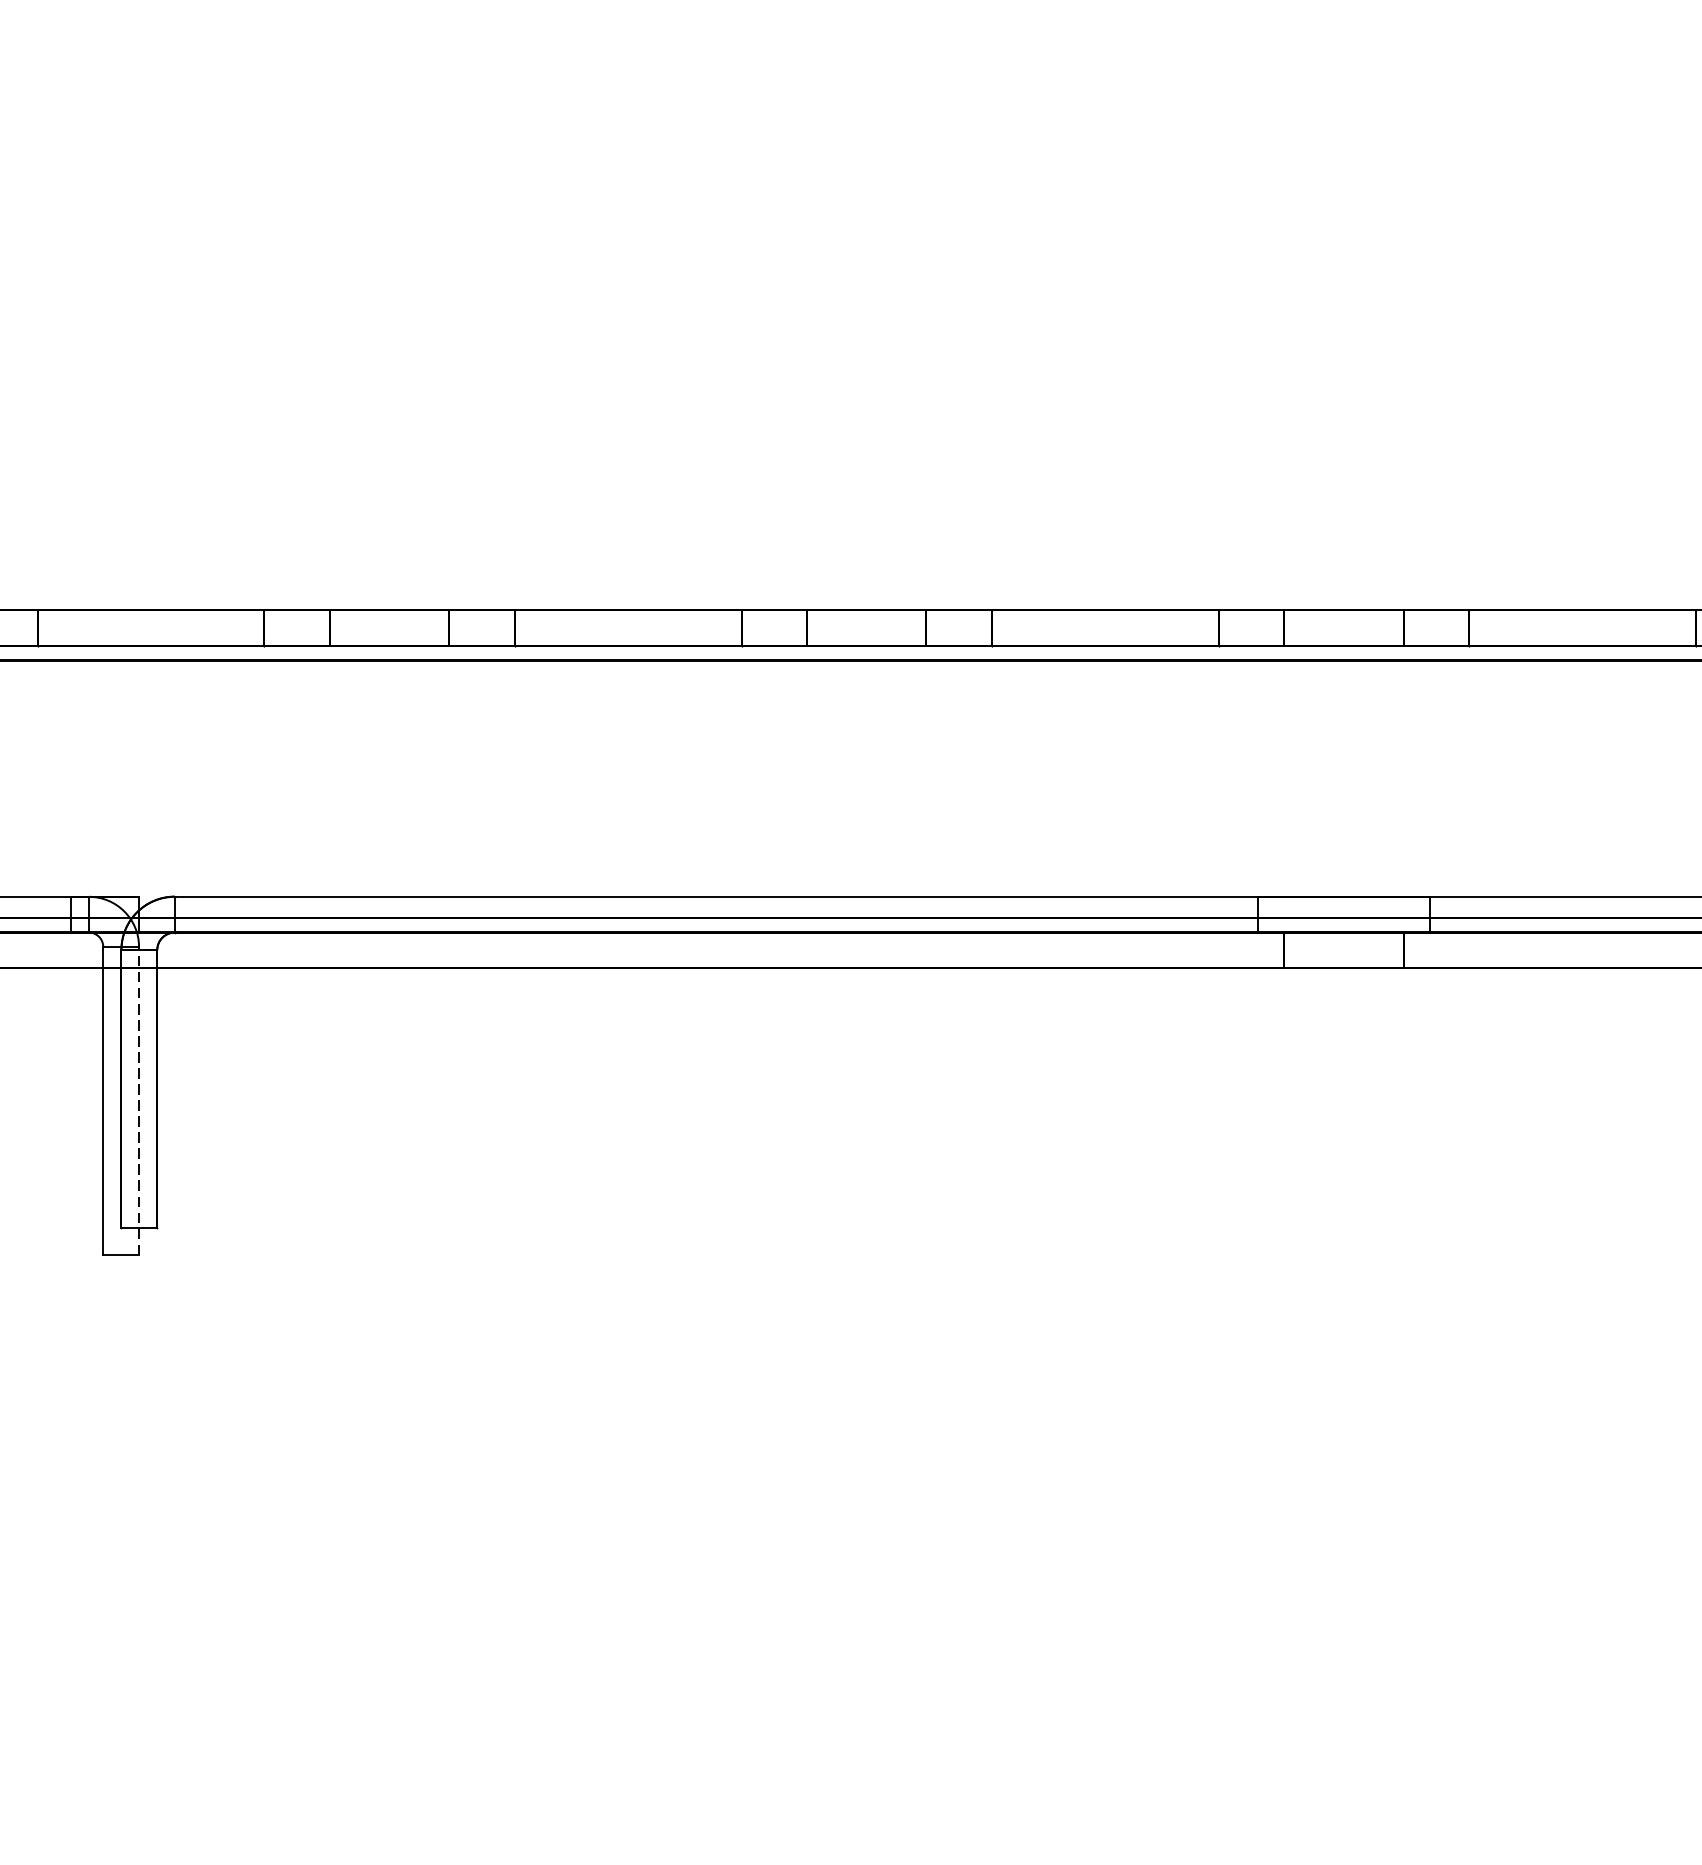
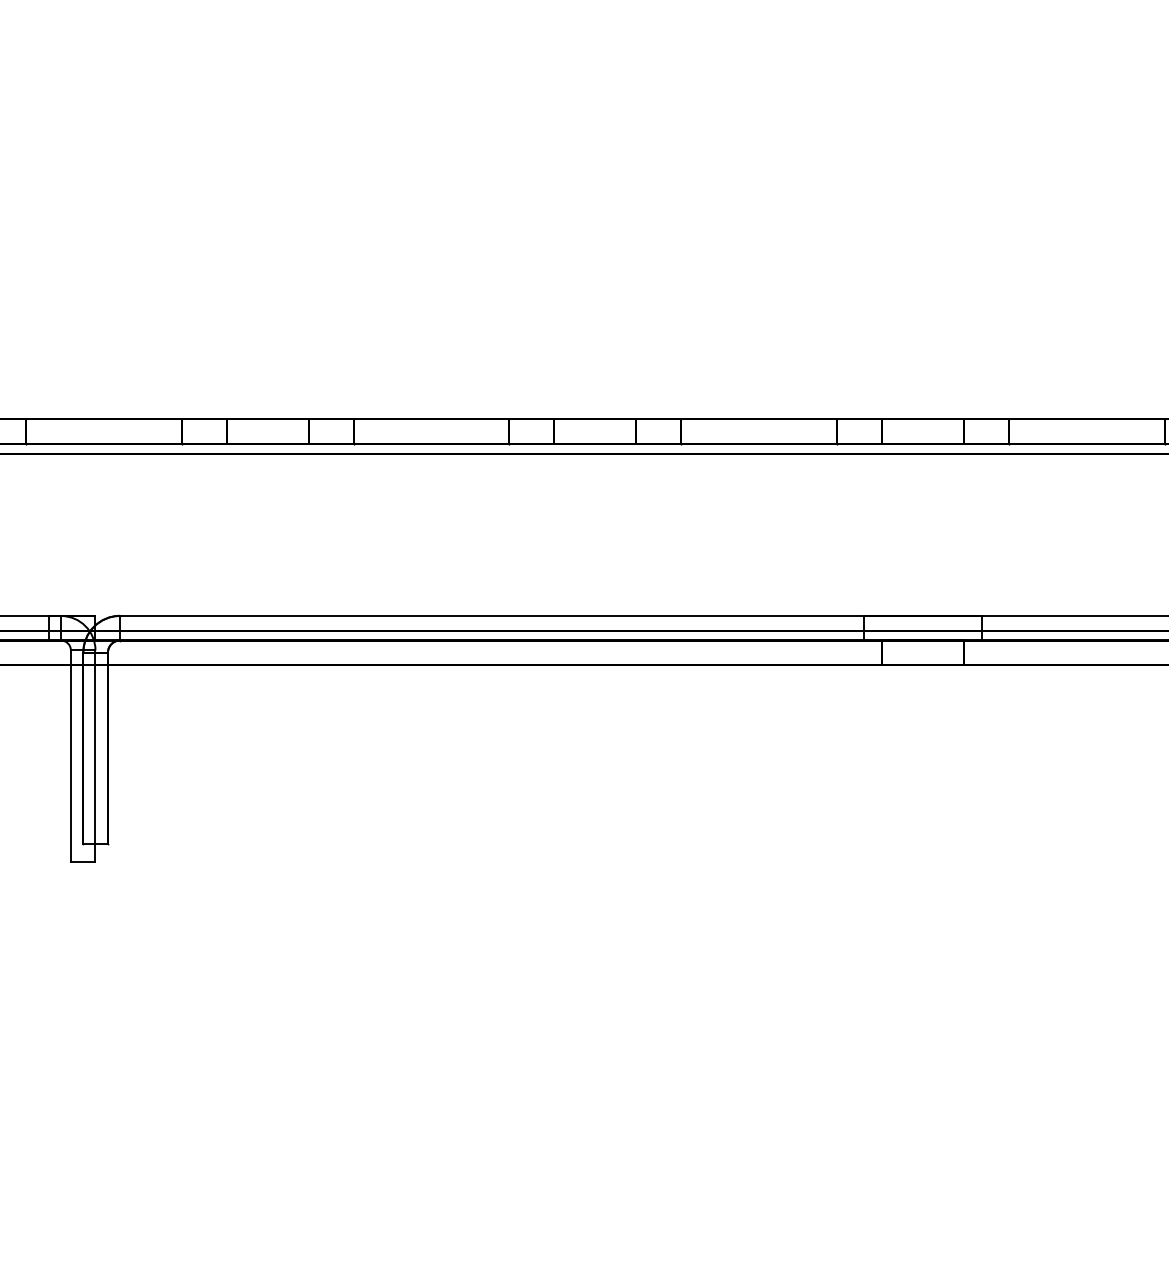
line: (139, 1101) -> (95, 756), dashed -> solid

